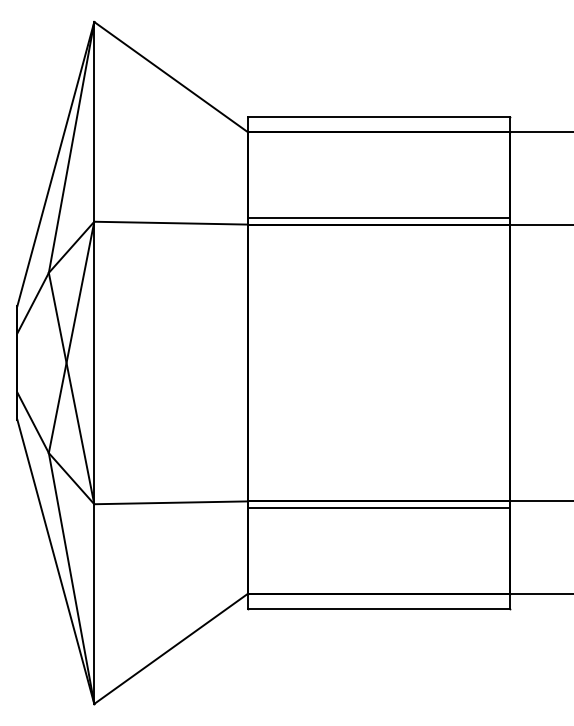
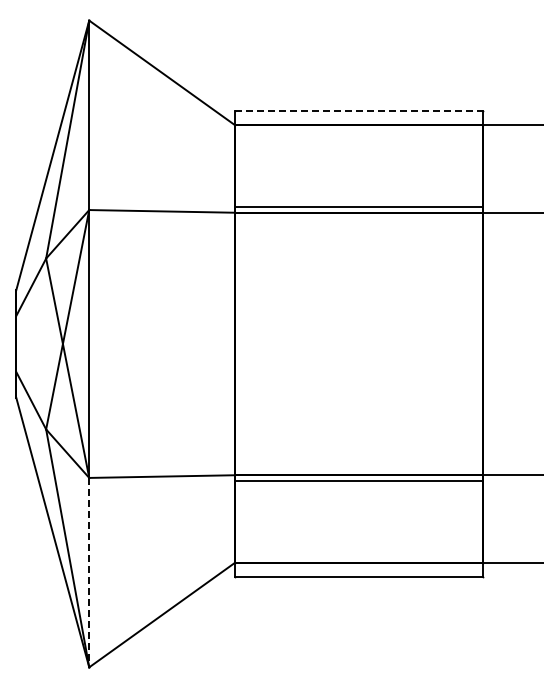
line: (379, 116) -> (359, 110), solid -> dashed
line: (94, 603) -> (89, 572), solid -> dashed

